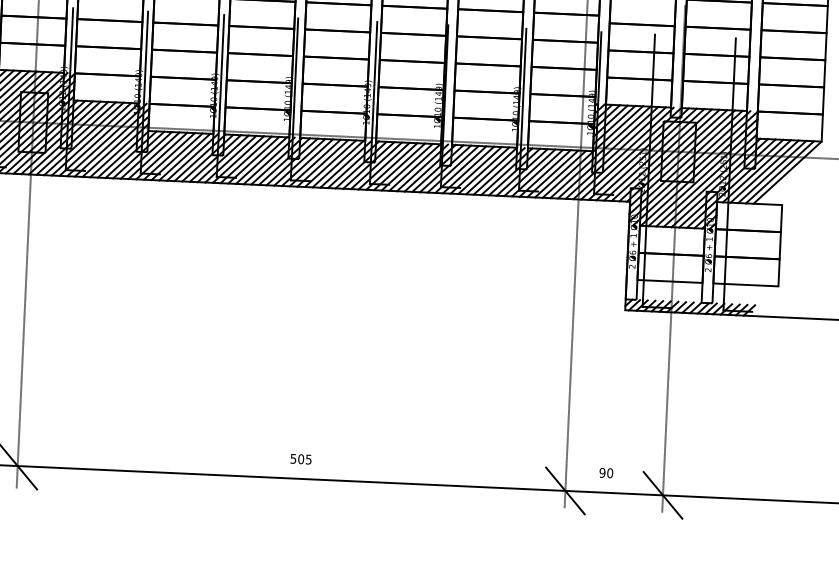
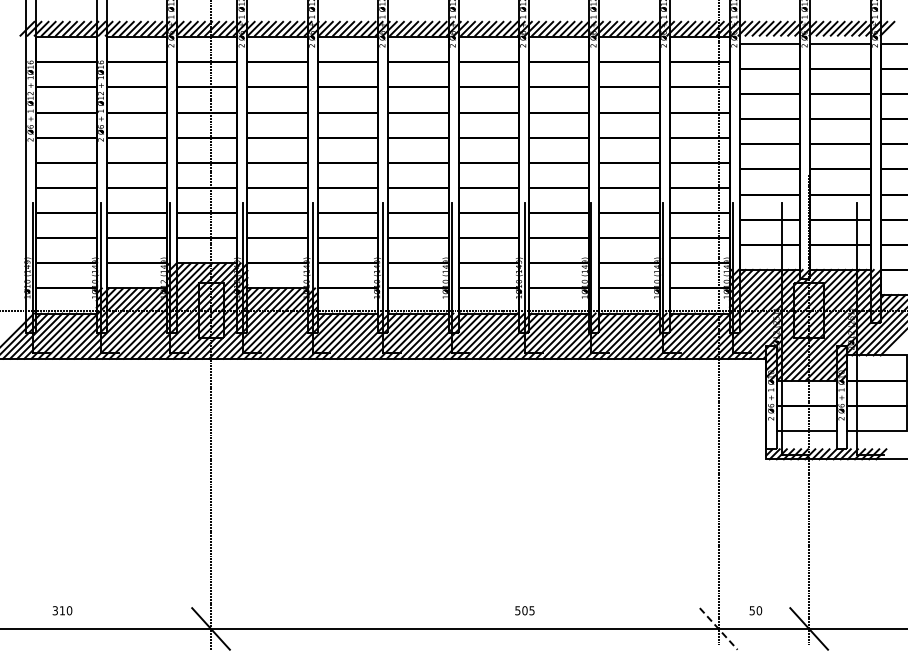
text: (300, 458) -> (524, 610), moved
text: (601, 472) -> (751, 610), 90 -> 50
line: (566, 491) -> (719, 629), solid -> dashed

